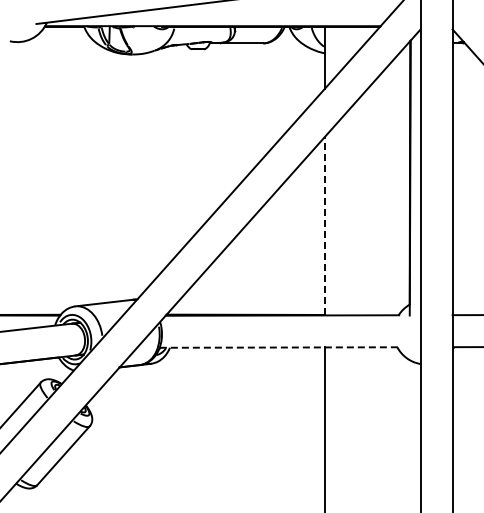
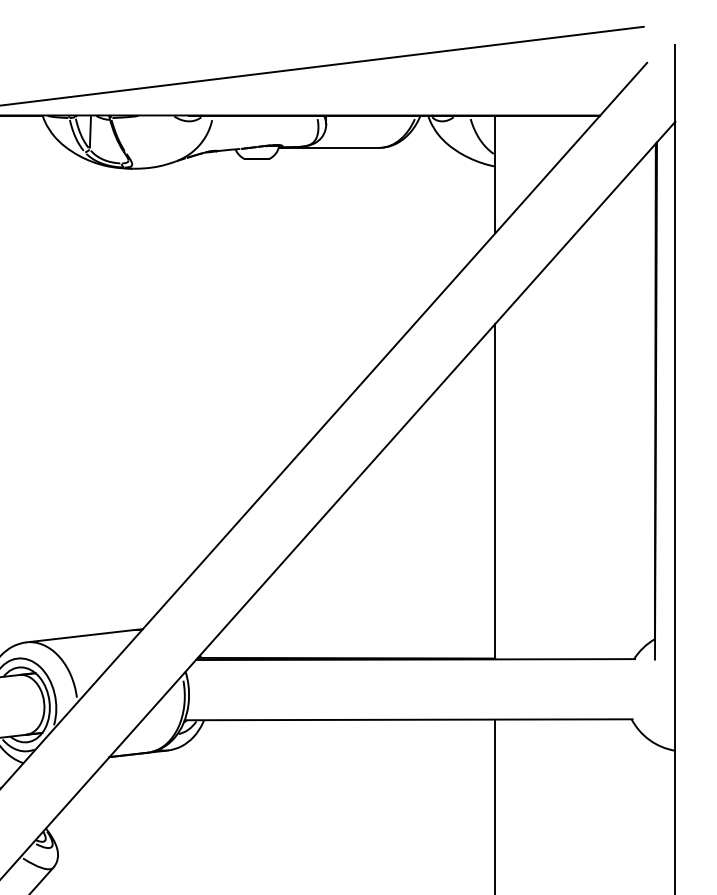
line: (324, 225) -> (494, 490), dashed -> solid
line: (278, 347) -> (408, 719), dashed -> solid

